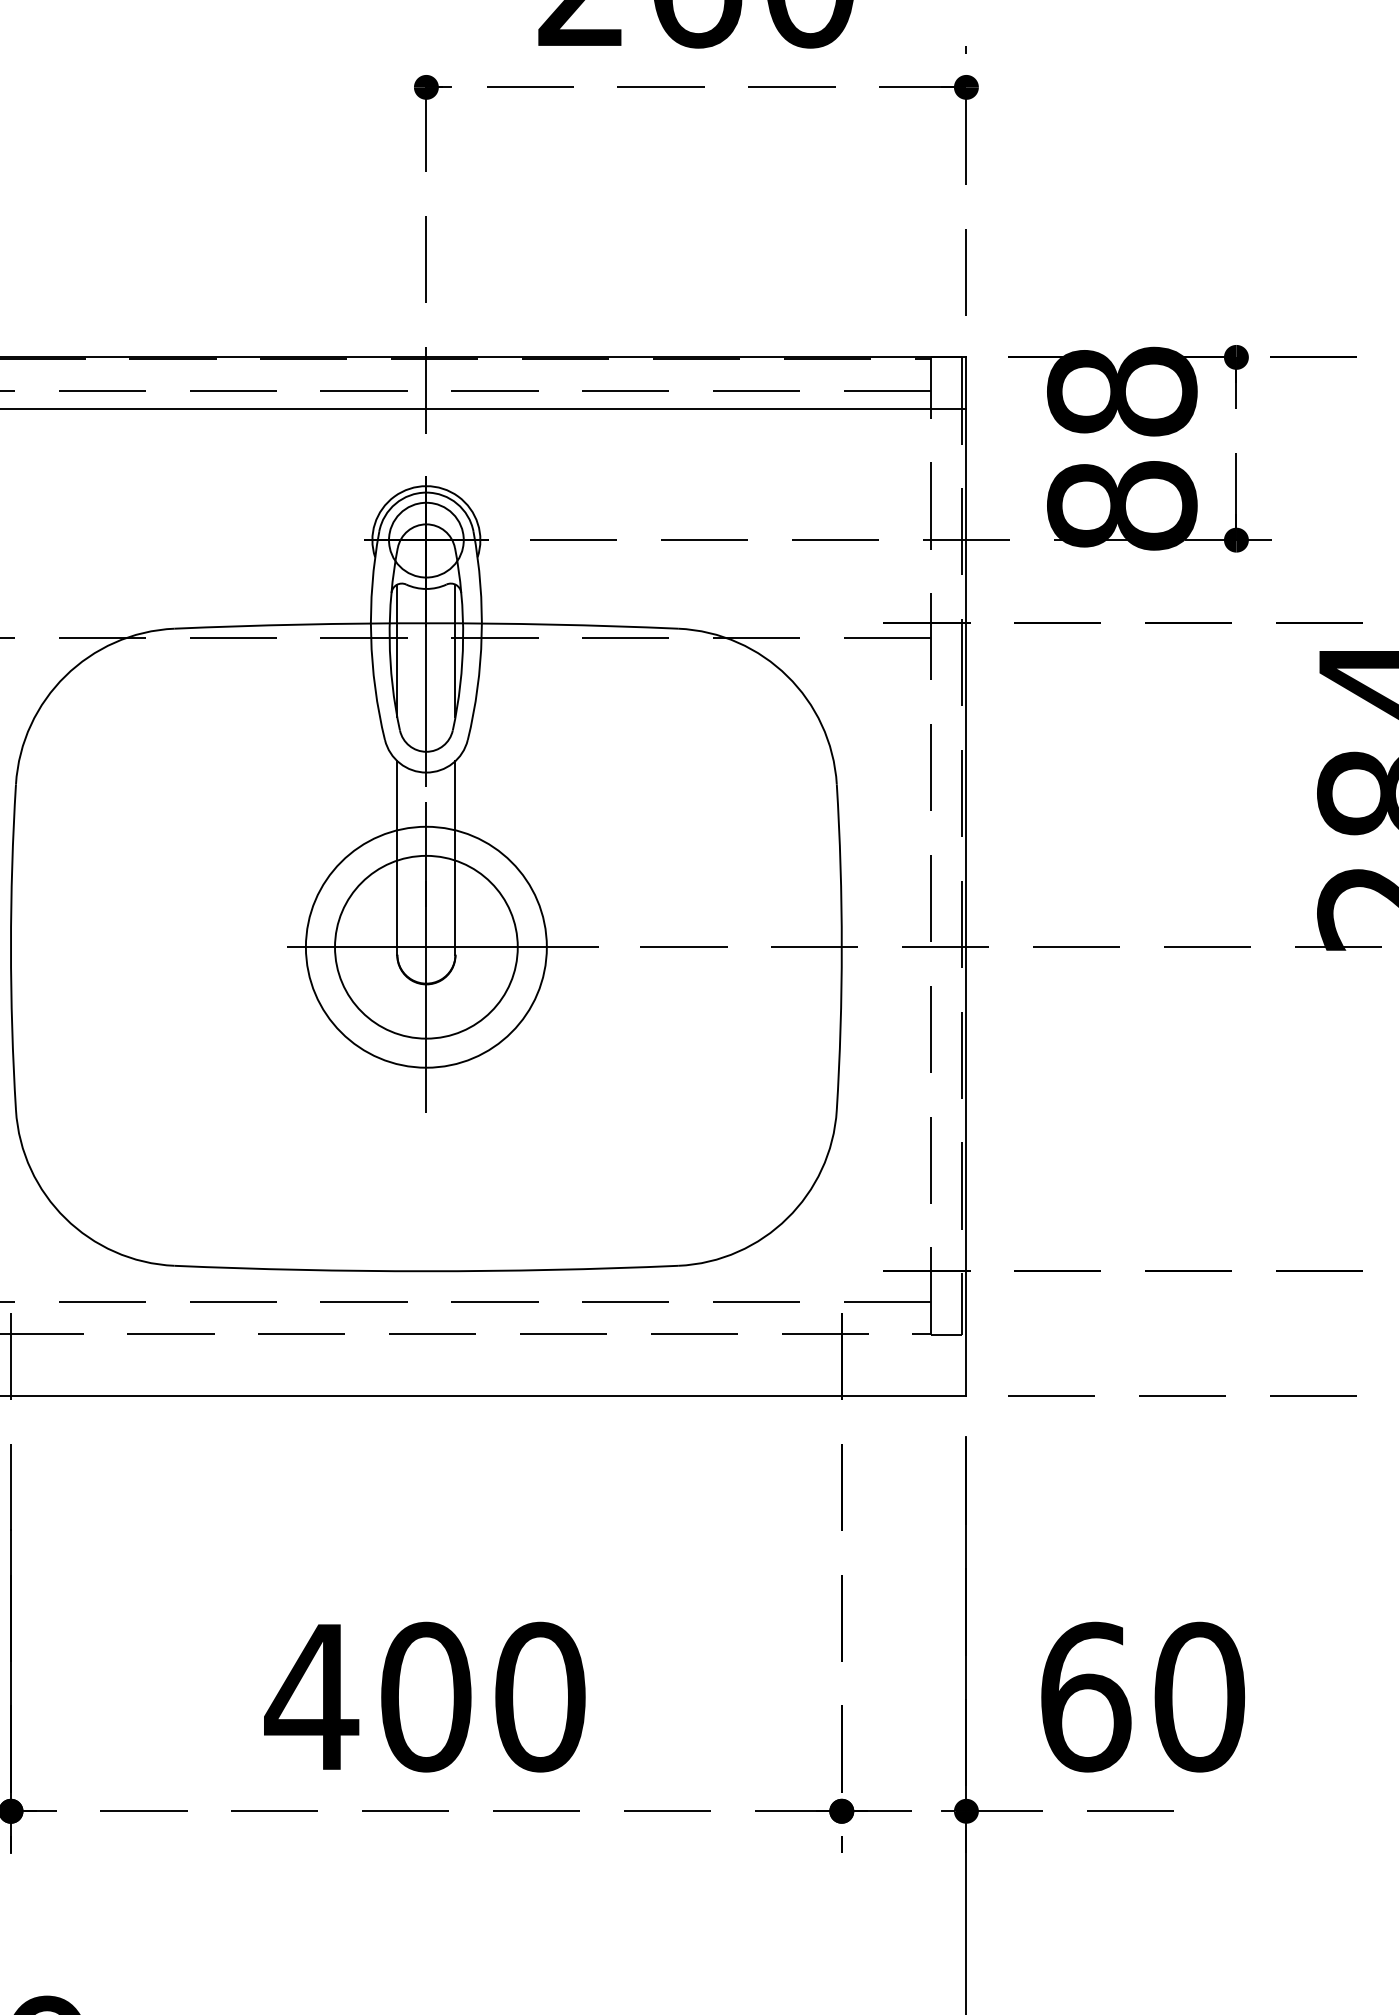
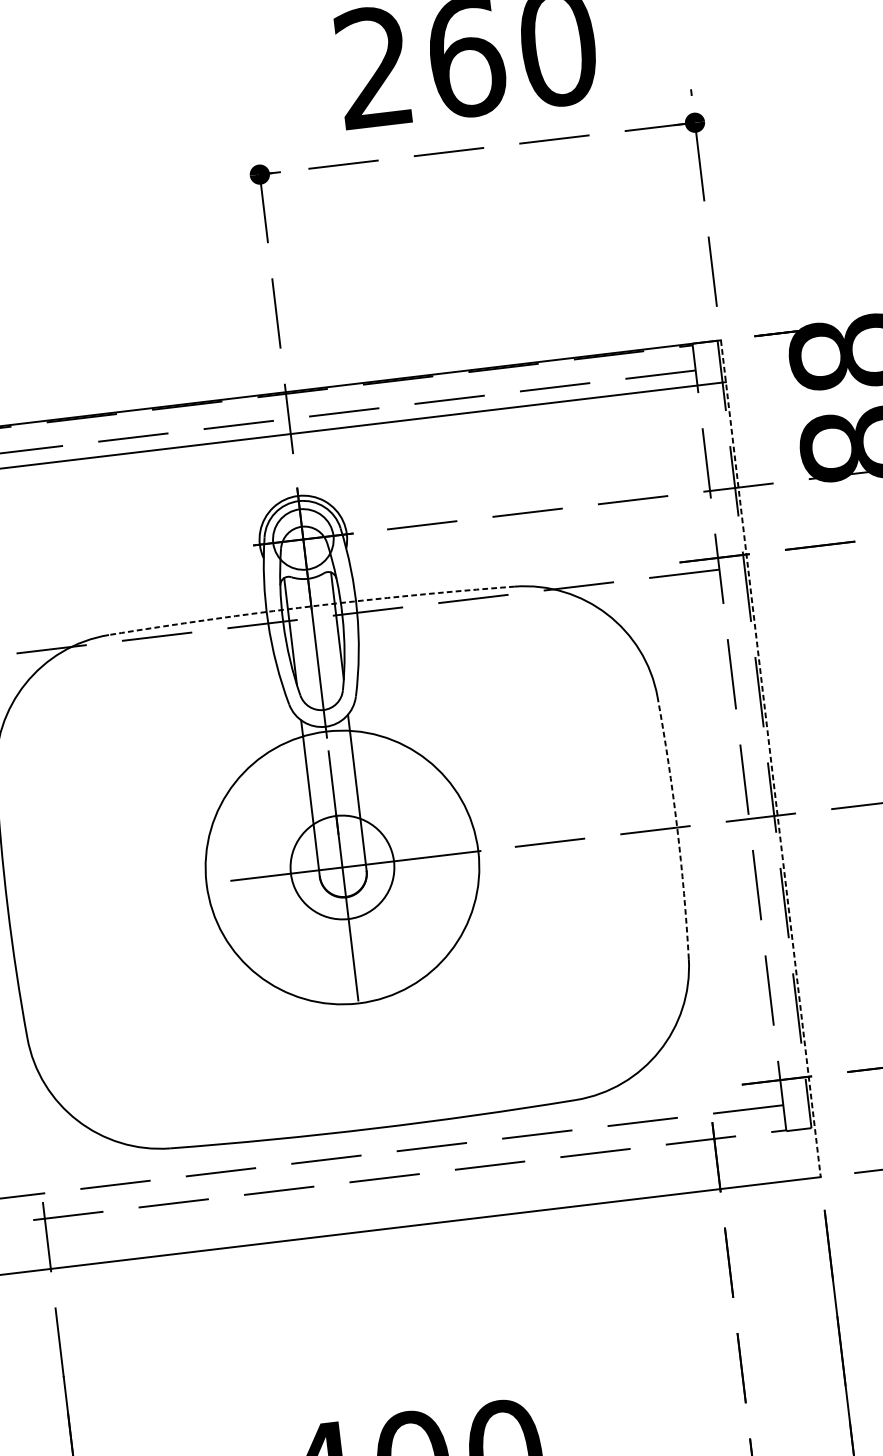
arc: (426, 623) -> (311, 606), solid -> dashed
line: (966, 877) -> (770, 759), solid -> dashed
circle: (425, 946) -> (341, 866), size x1.4
circle: (426, 946) -> (342, 866), size x0.7
arc: (841, 947) -> (676, 827), solid -> dashed

